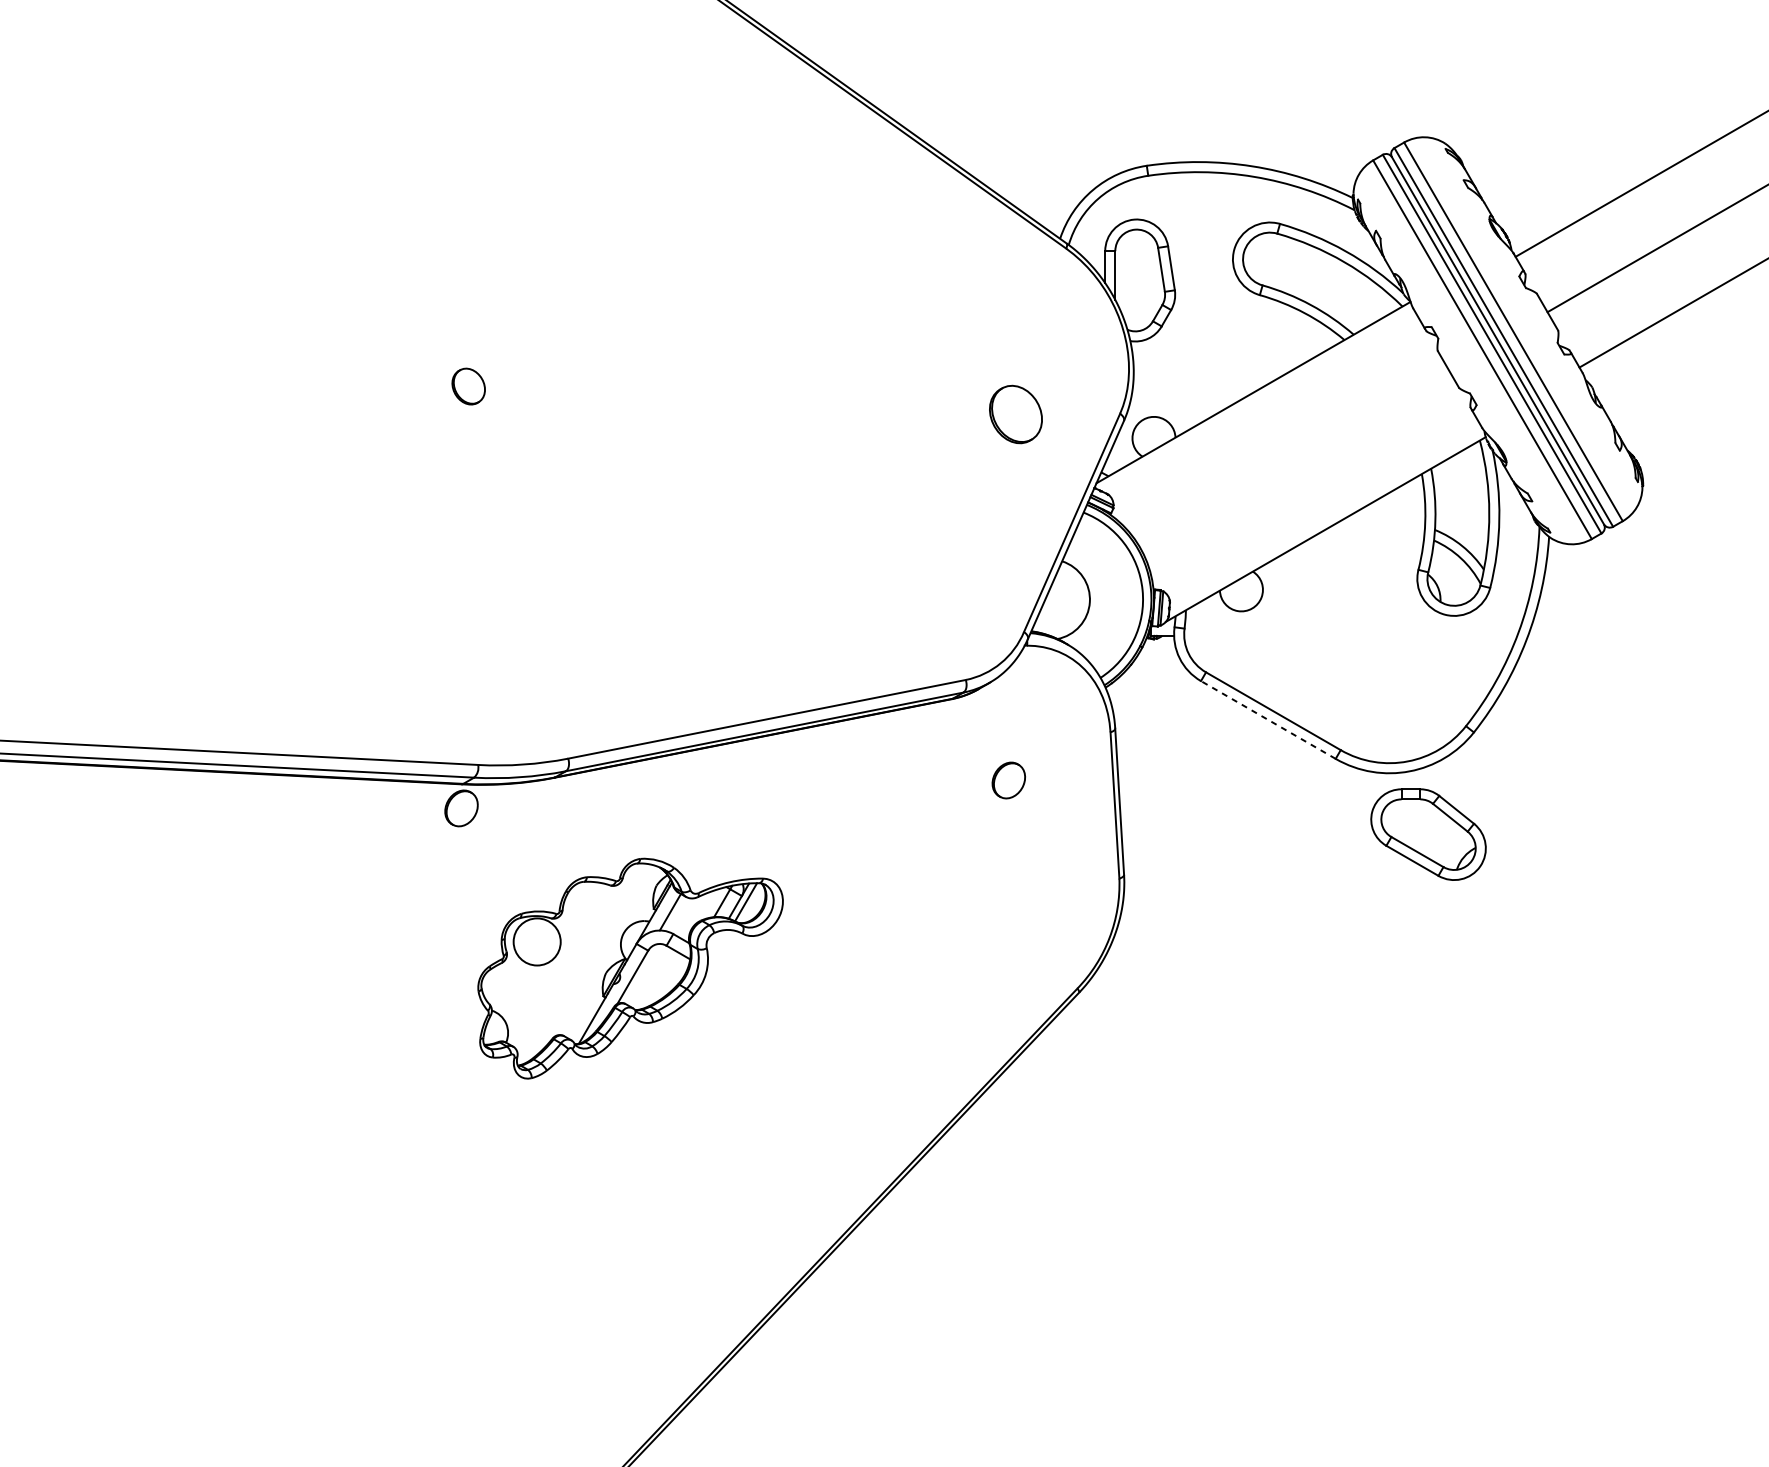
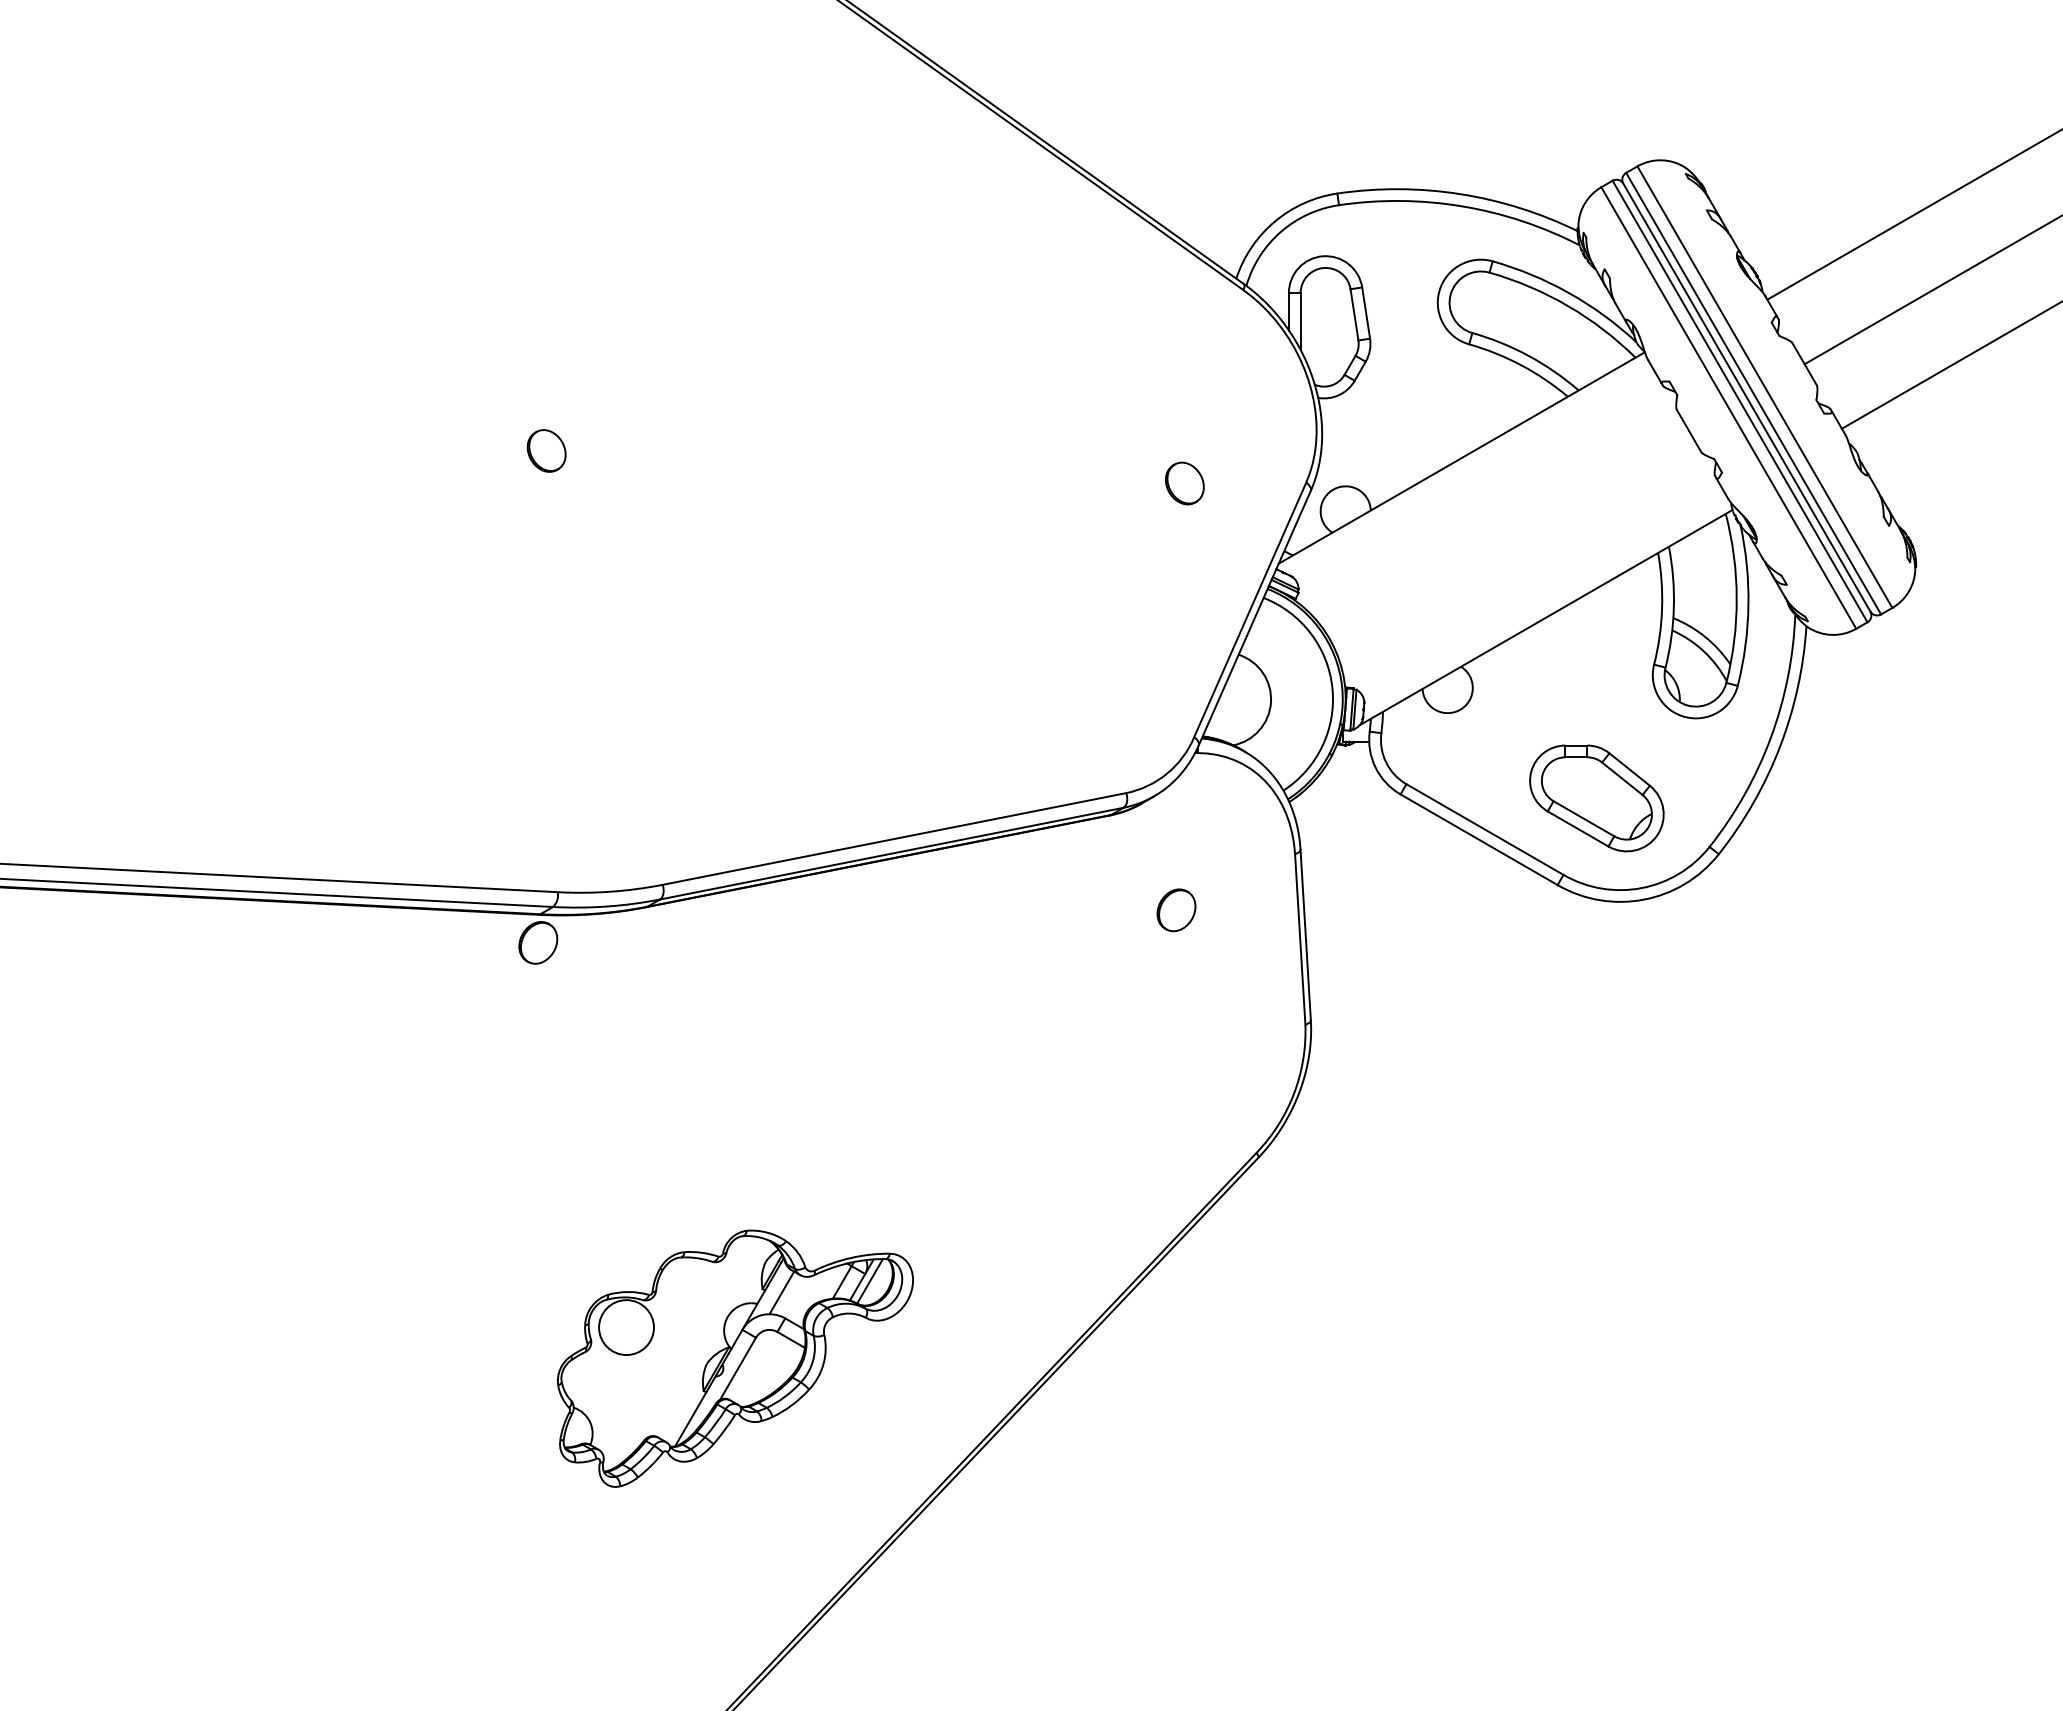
part: (1015, 414) -> (1184, 483), size x0.62
line: (1268, 719) -> (1479, 839), dashed -> solid
part: (1428, 834) -> (1596, 798), moved
part: (630, 968) -> (735, 1358), moved

